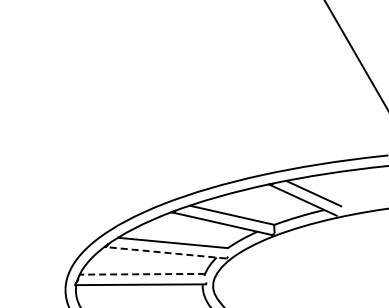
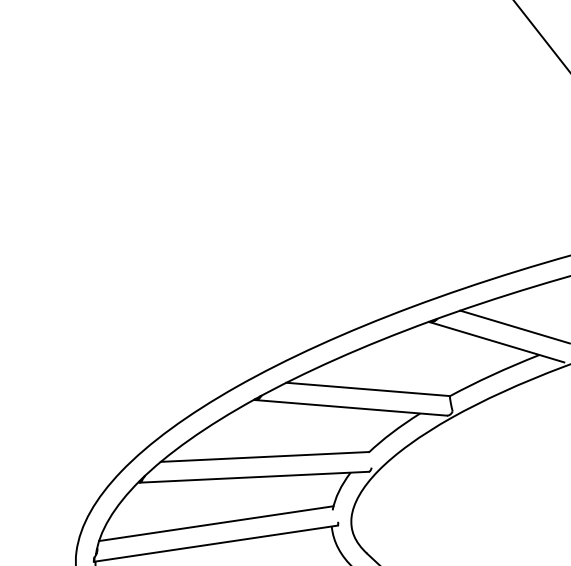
line: (165, 252) -> (253, 476), dashed -> solid
line: (142, 274) -> (216, 524), dashed -> solid

